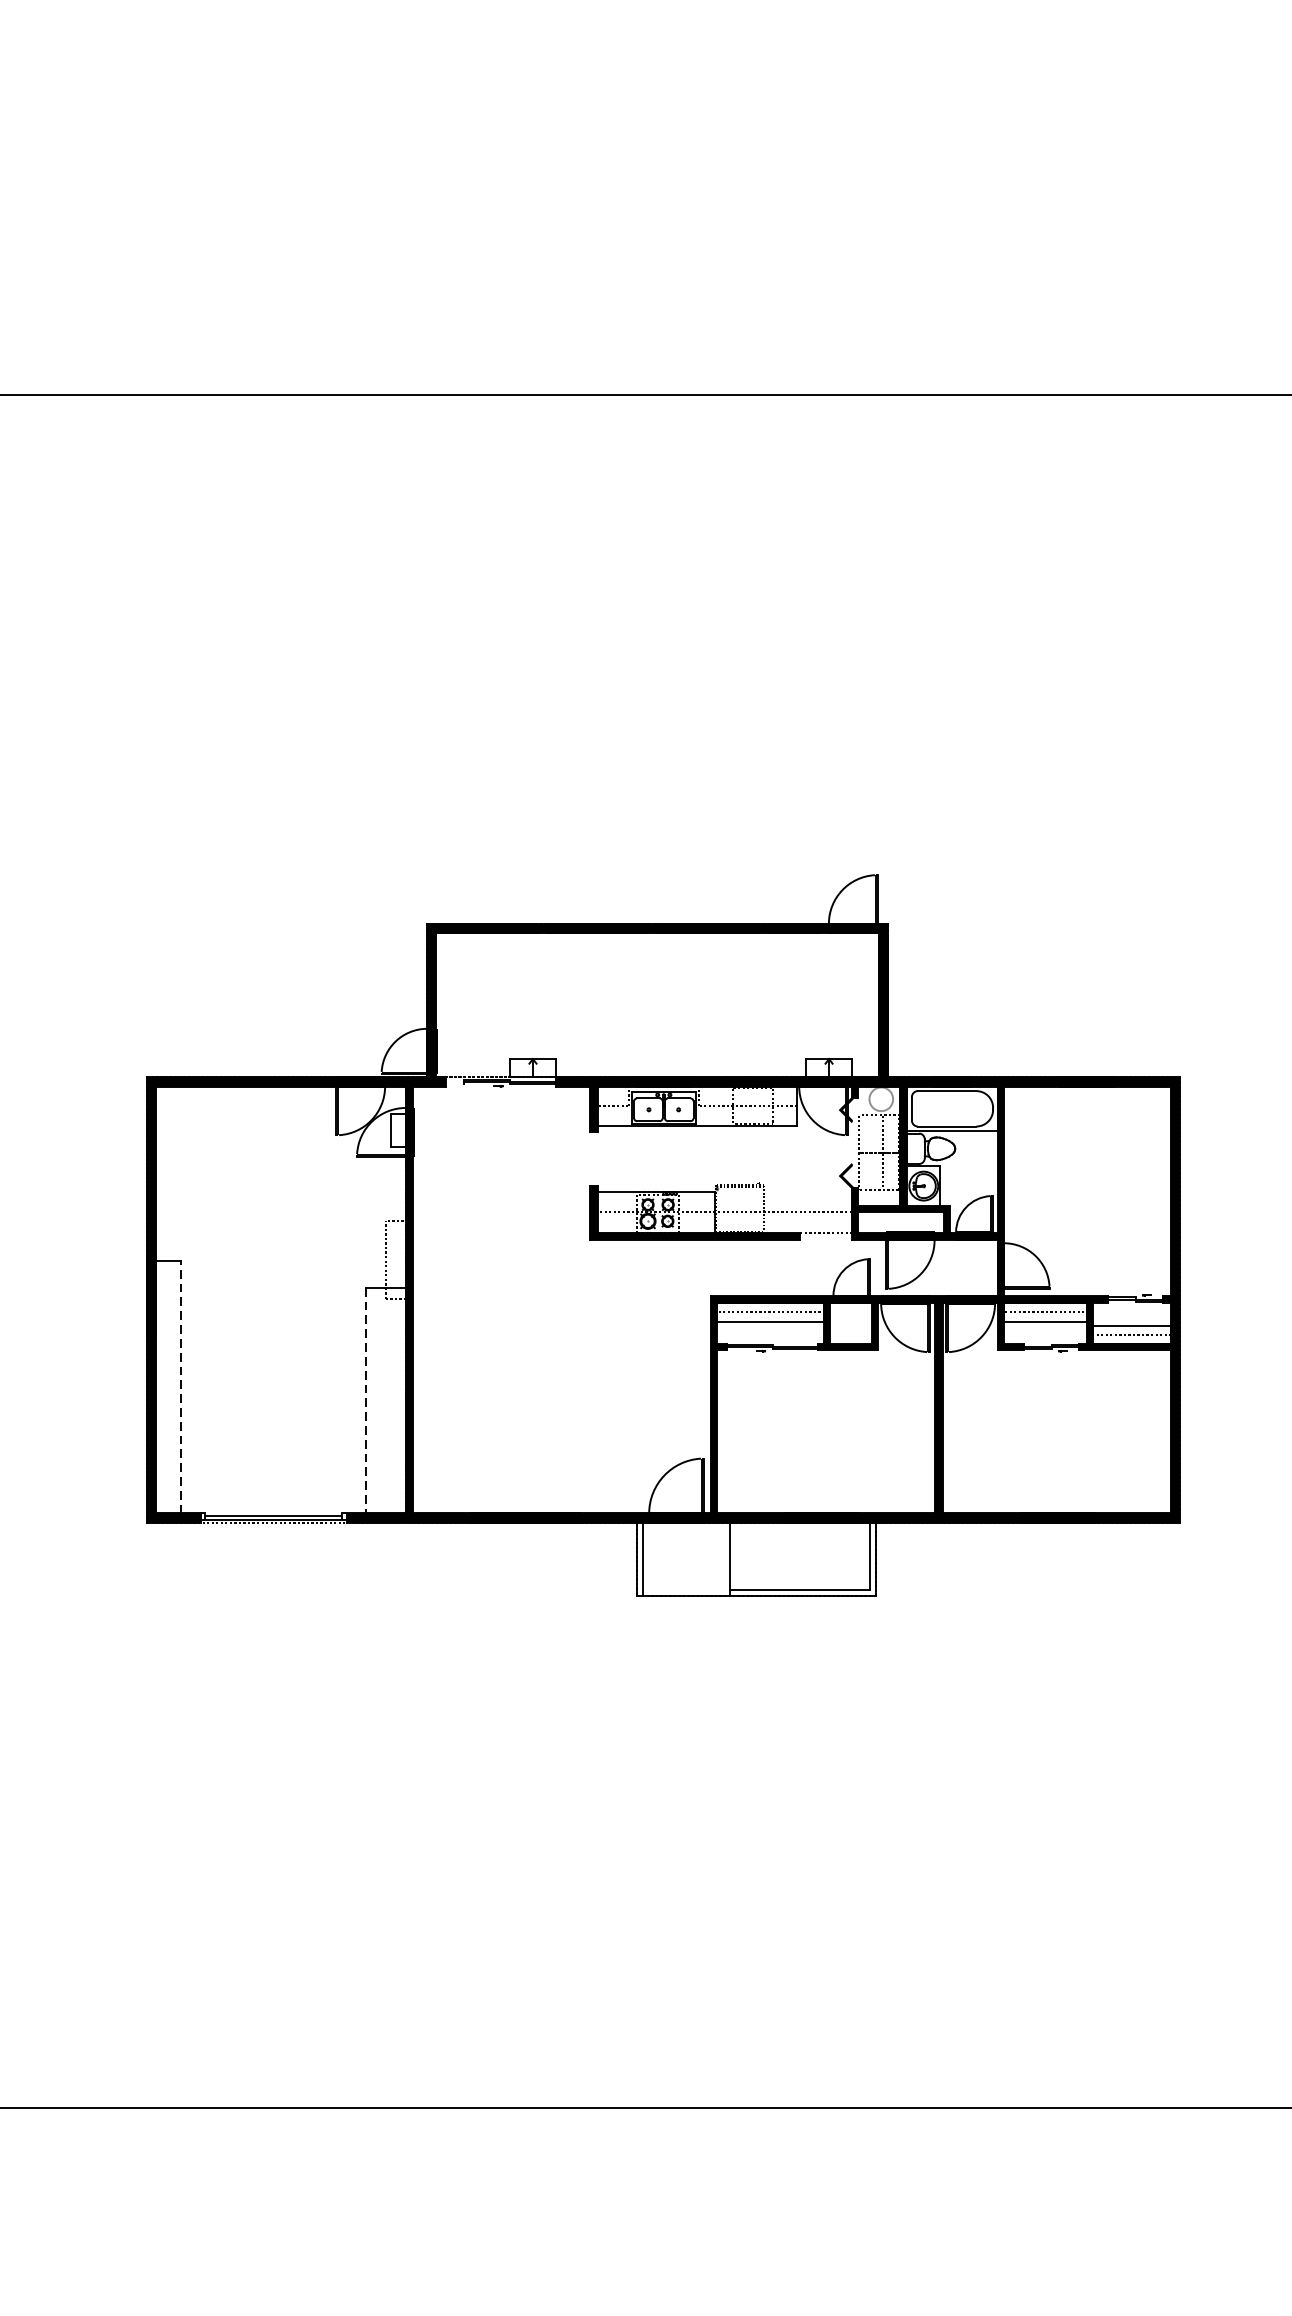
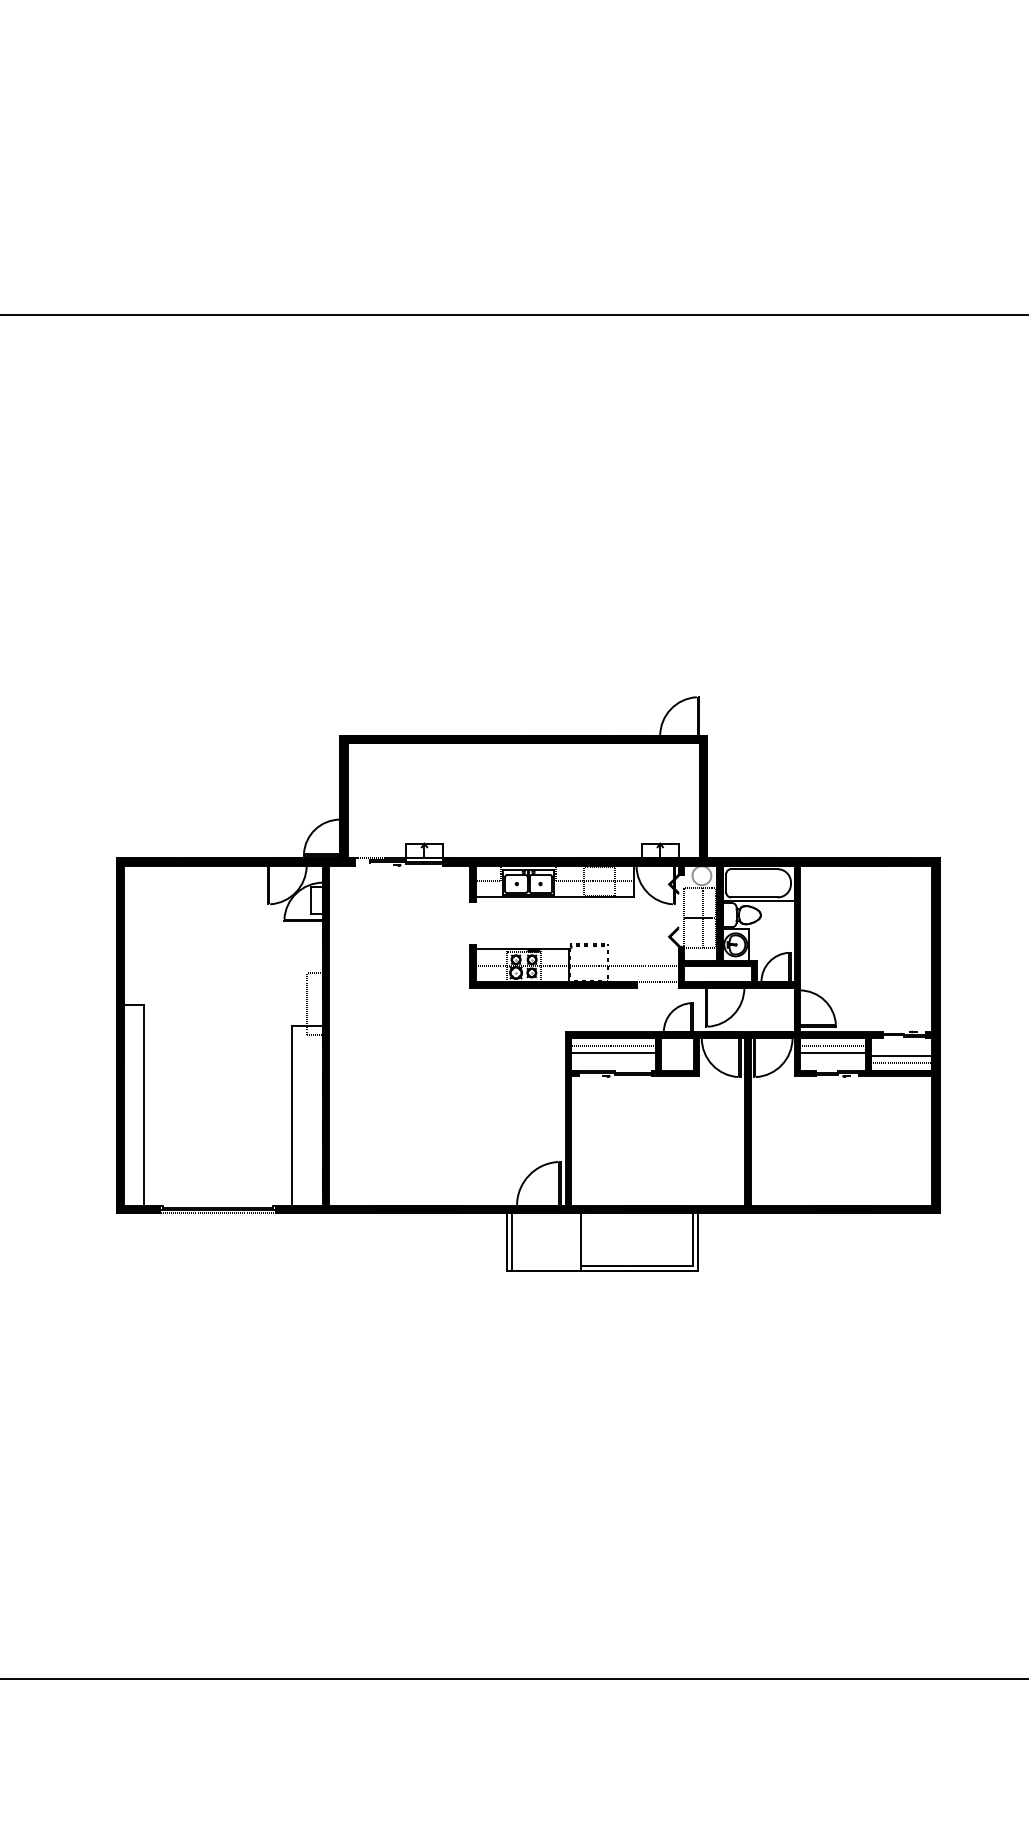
line: (180, 1386) -> (143, 1104), dashed -> solid
line: (366, 1400) -> (291, 1115), dashed -> solid

